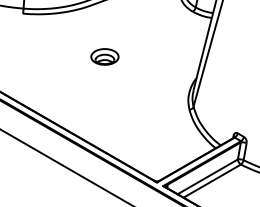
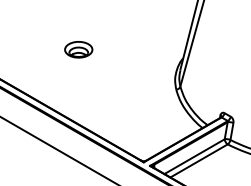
part: (104, 56) -> (78, 49), moved

